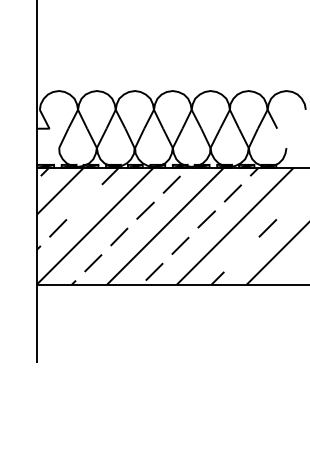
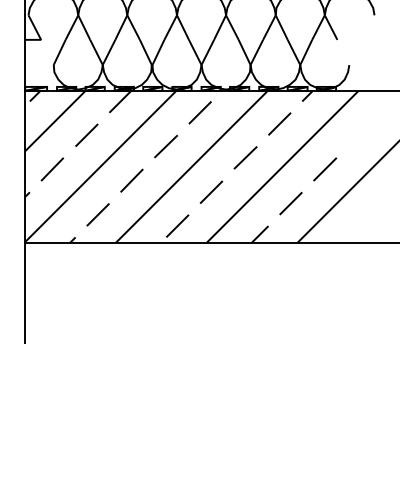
line: (84, 202) -> (86, 135), added
line: (241, 254) -> (290, 203), added

